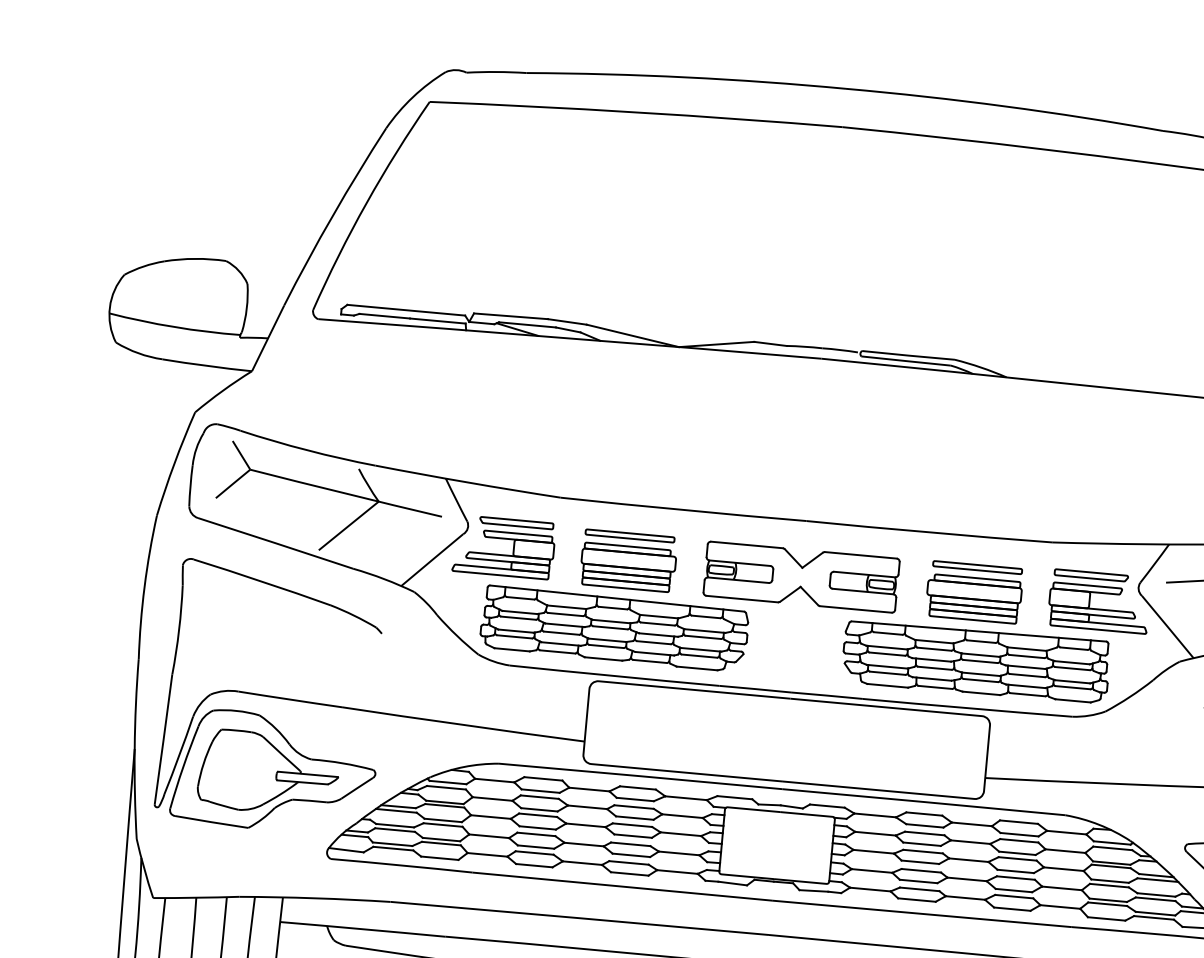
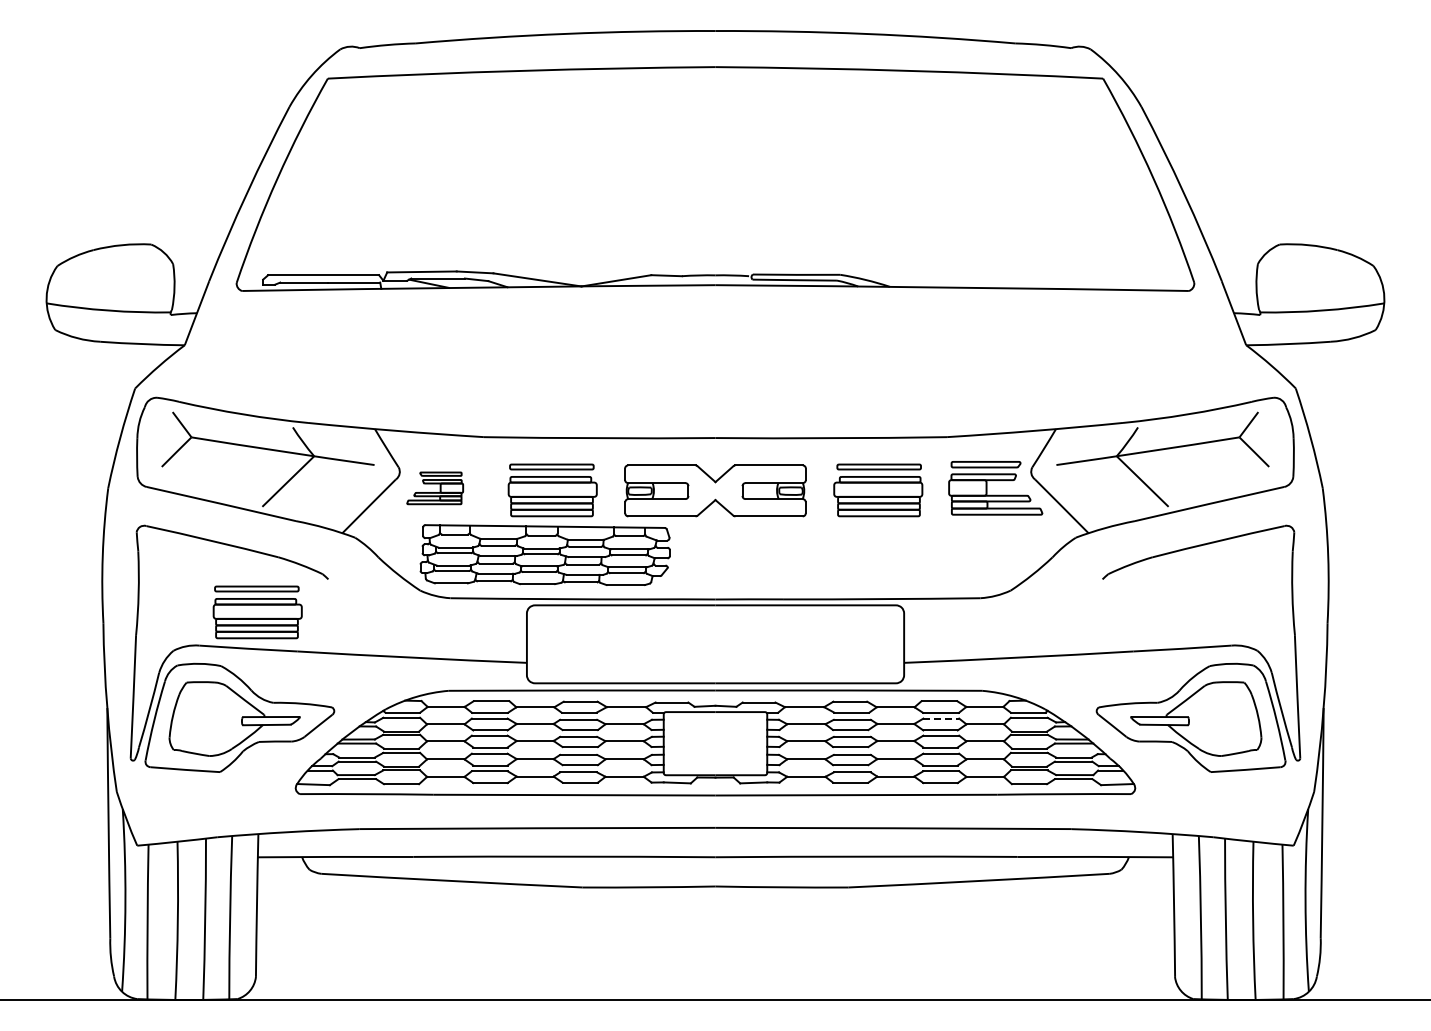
part: (503, 547) -> (434, 488), size x0.6
part: (975, 661) -> (885, 554), removed
part: (303, 662) -> (257, 612), added
line: (1019, 840) -> (941, 718), solid -> dashed

